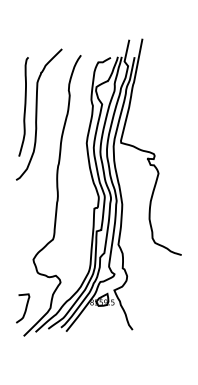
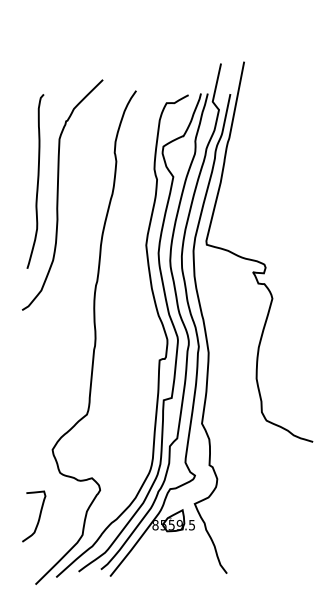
curve: (25, 308) -> (38, 516), moved

